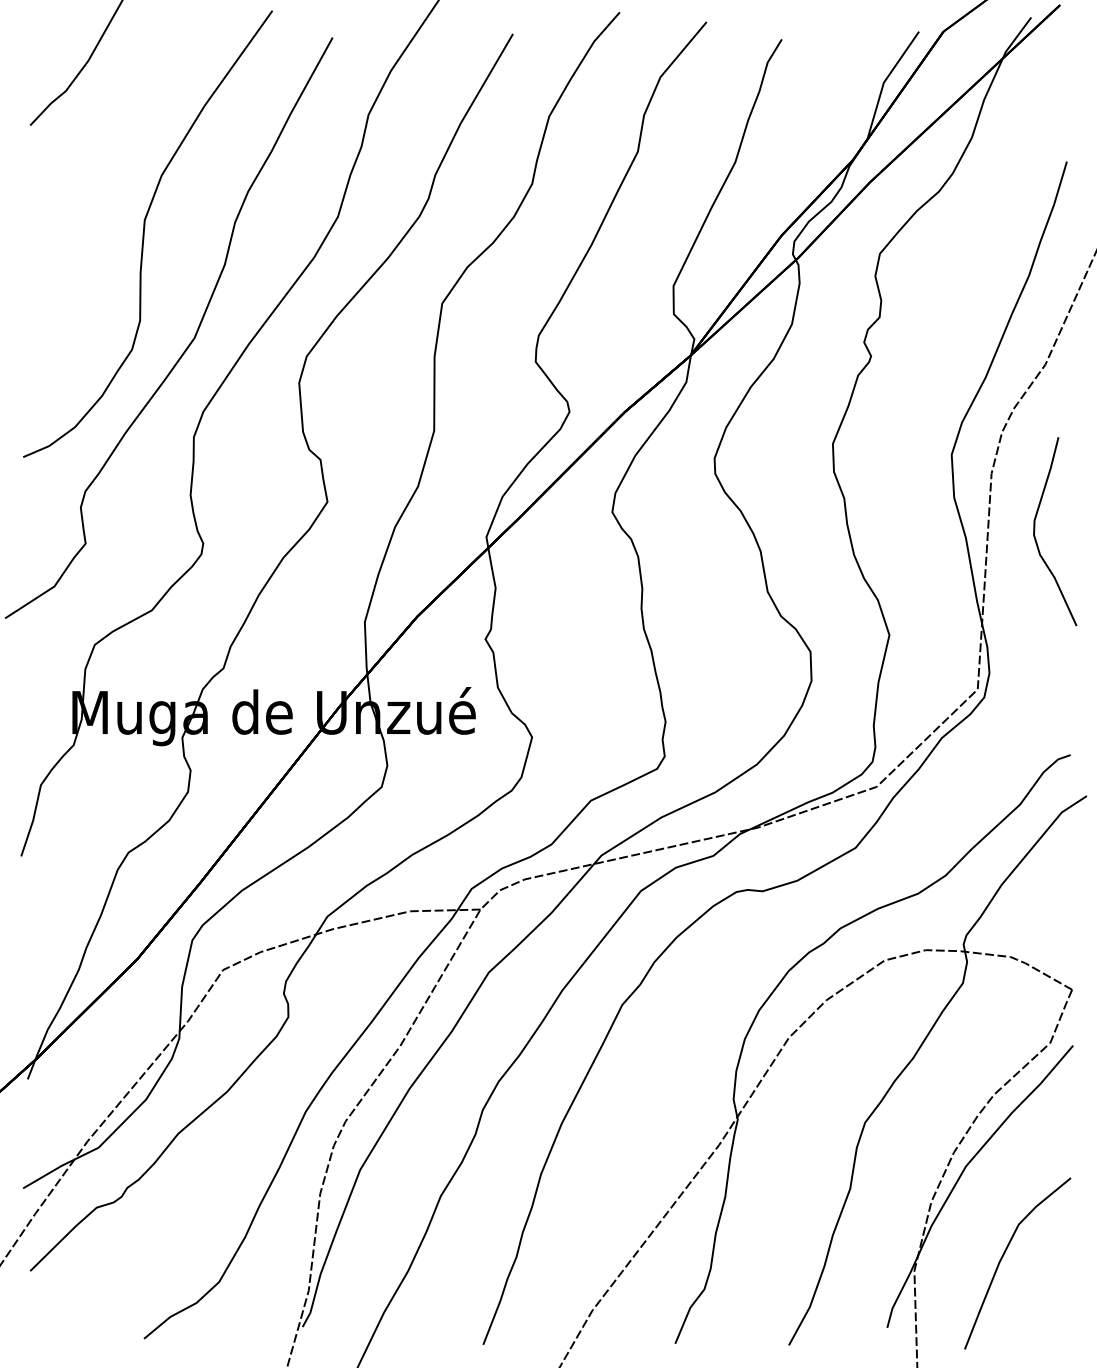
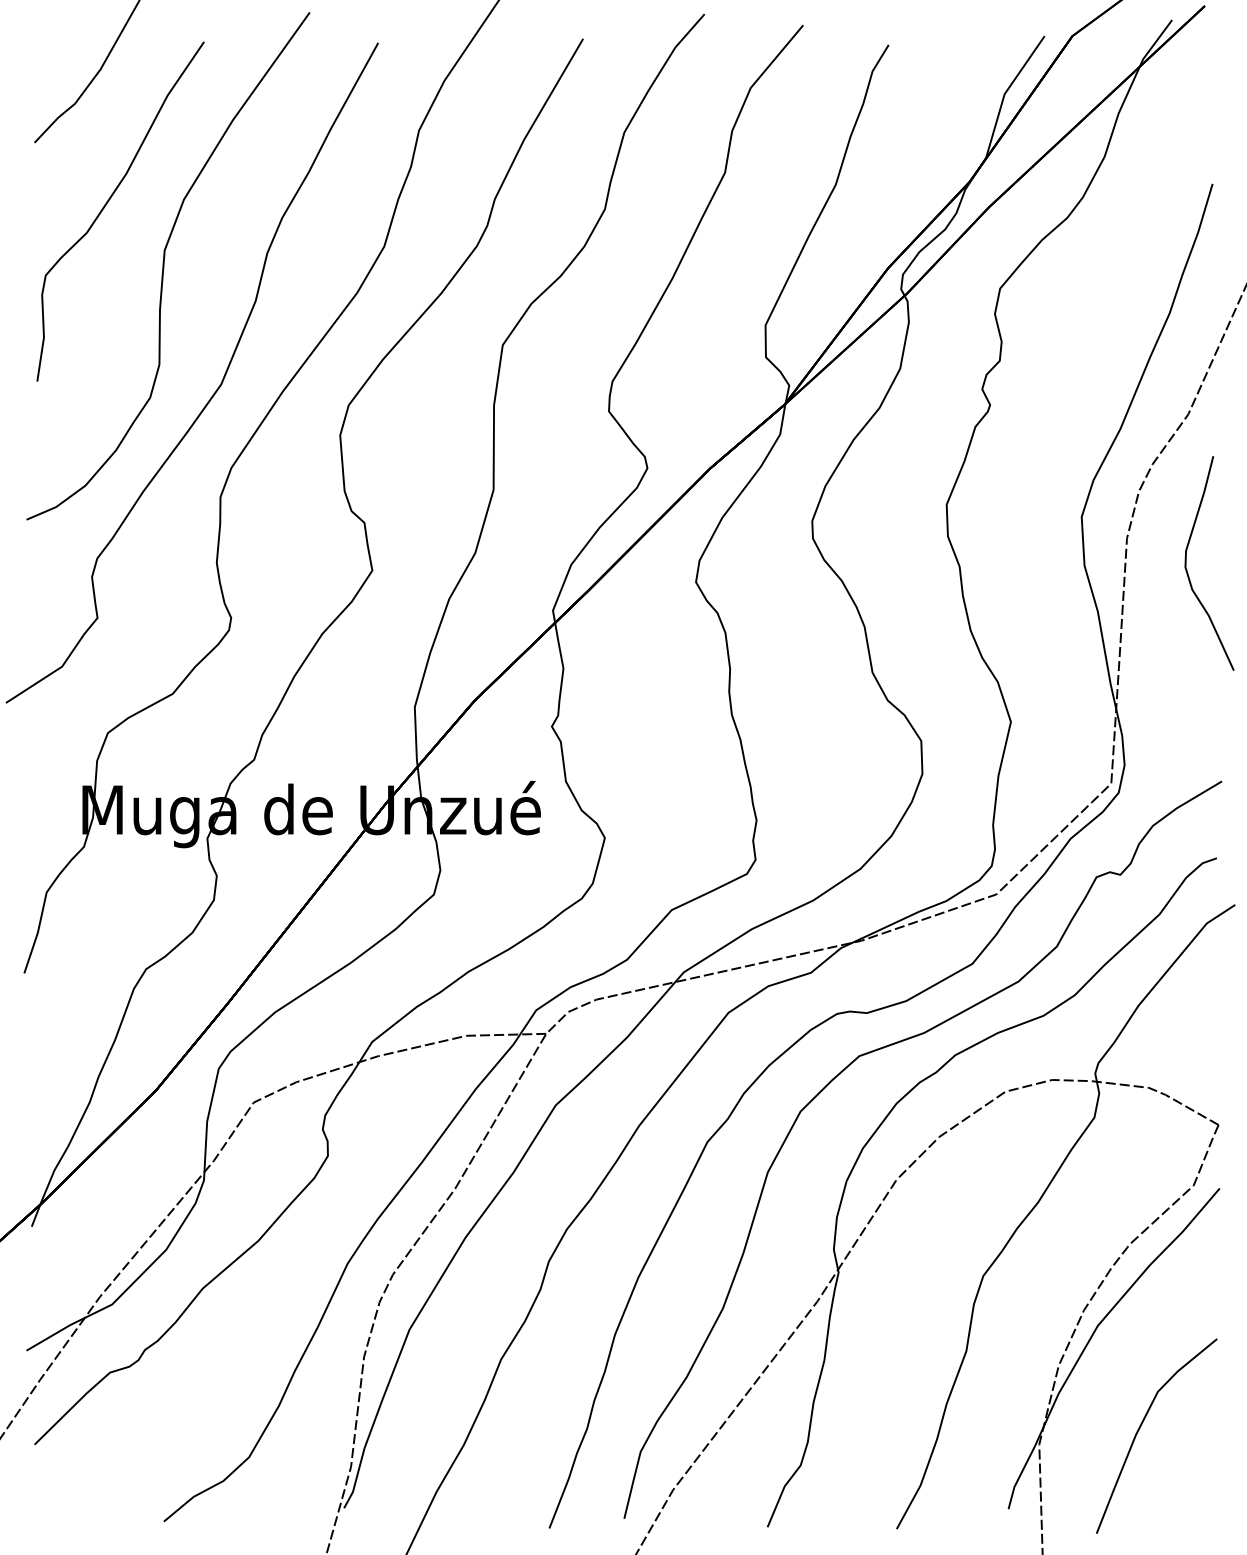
curve: (94, 179) -> (107, 204), added
curve: (1035, 530) -> (1187, 562), moved
curve: (781, 921) -> (888, 1047), added

